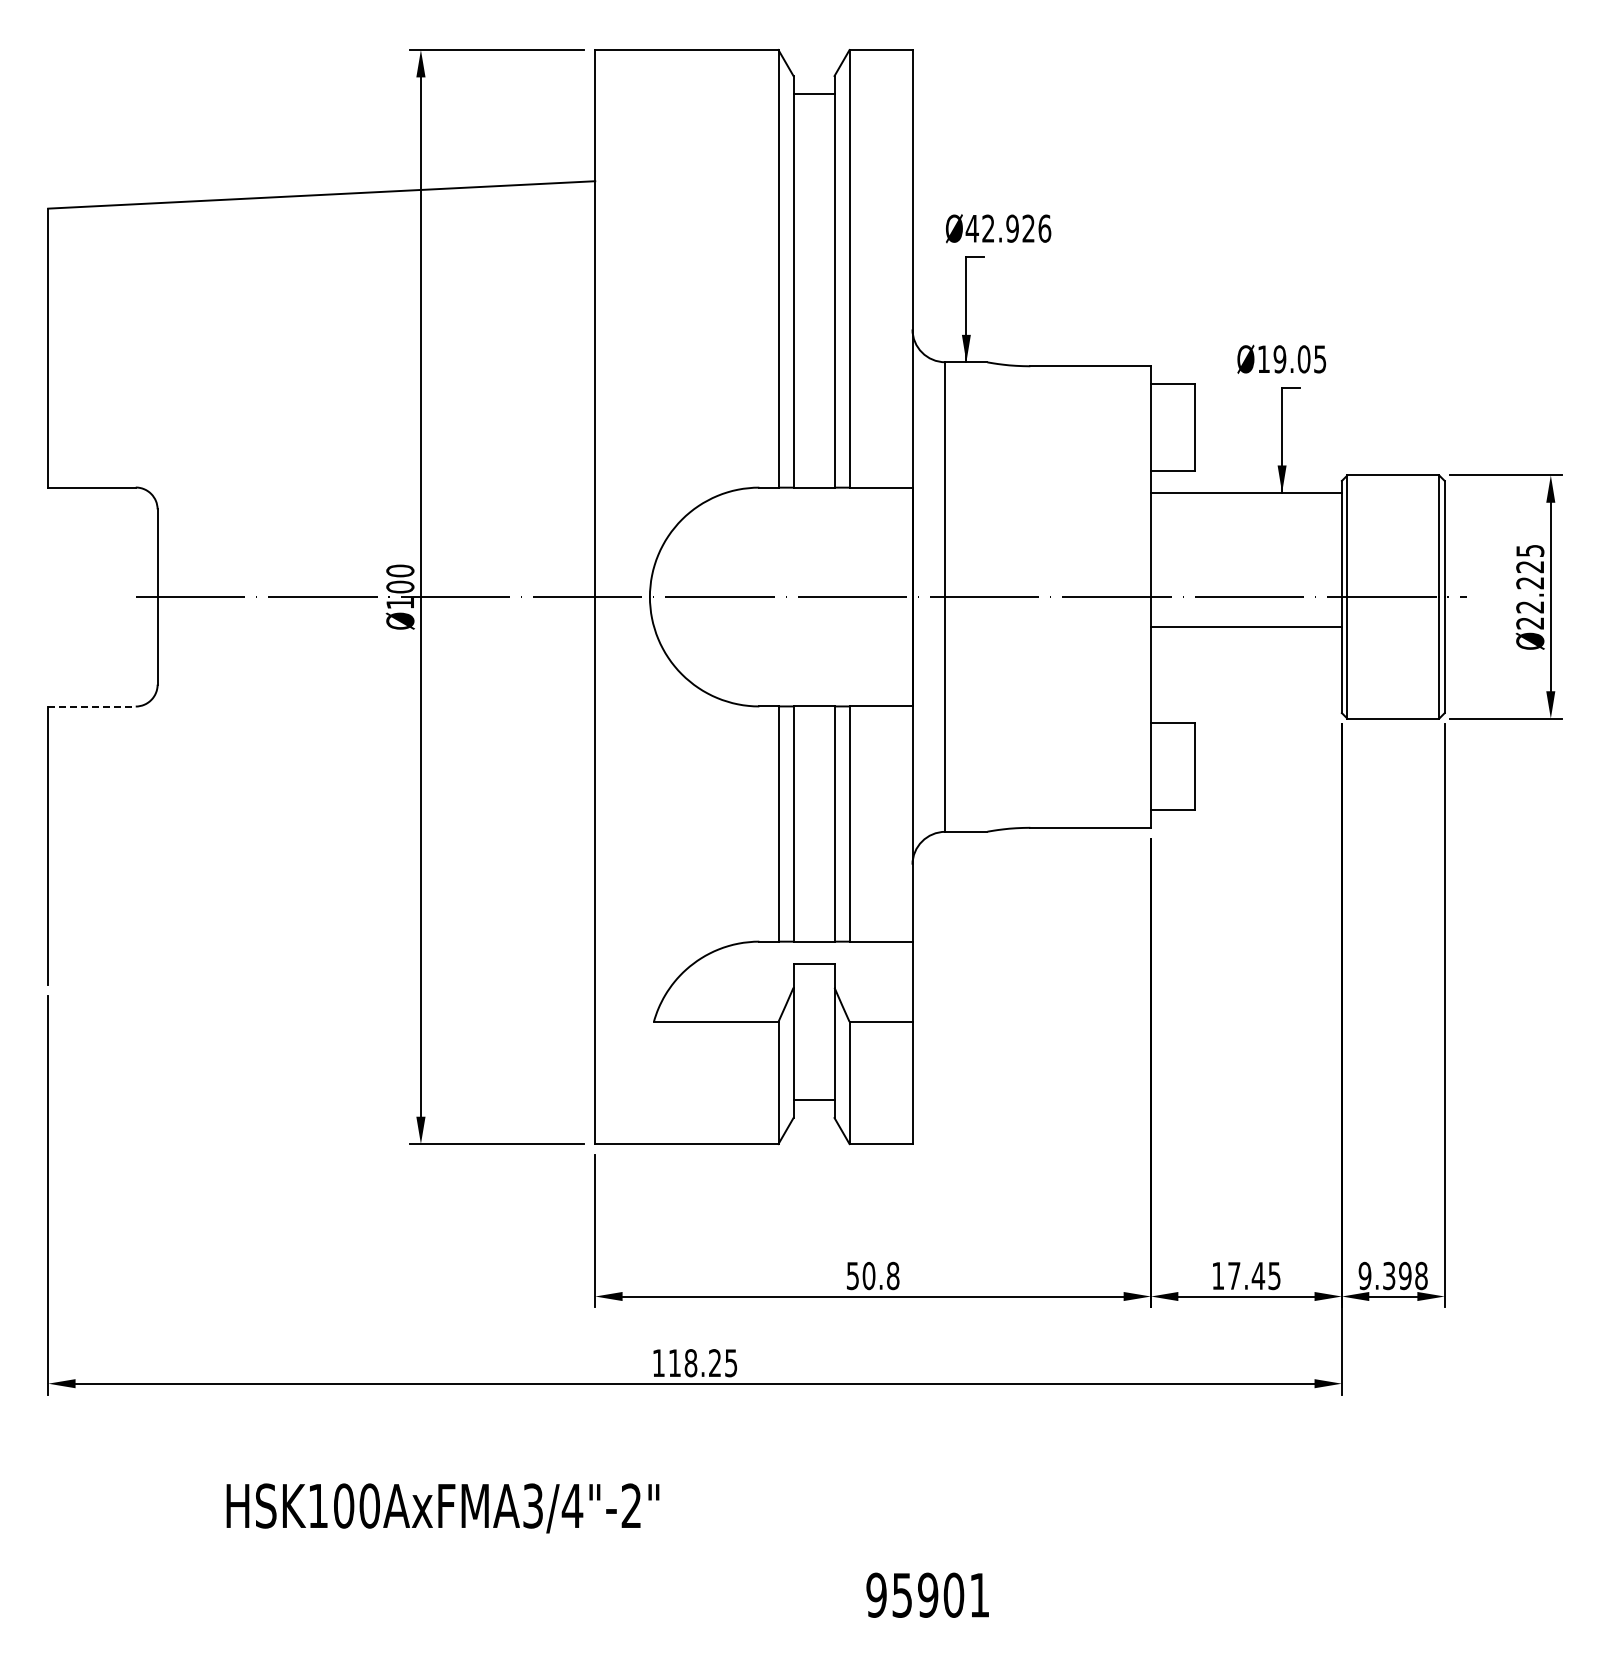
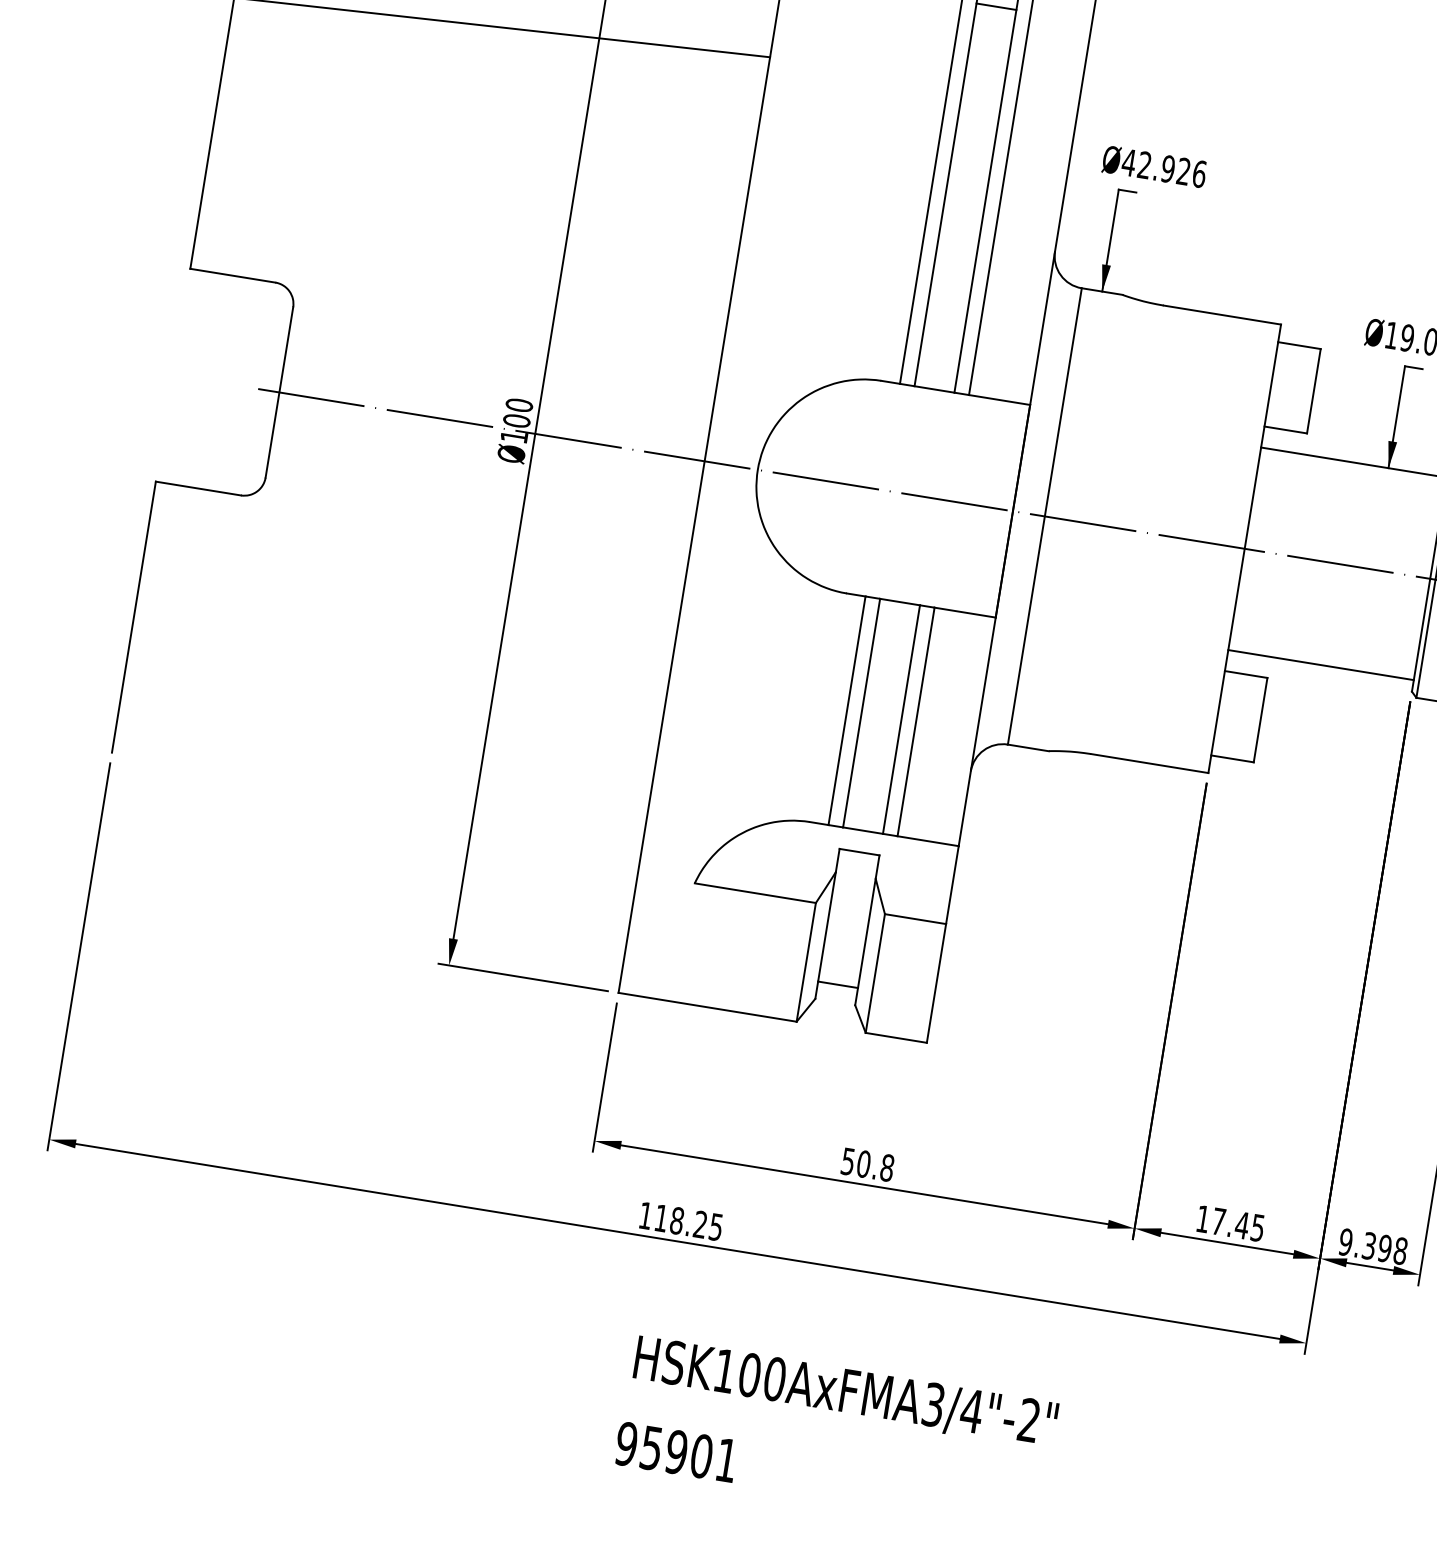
line: (1246, 627) -> (1321, 665), moved
line: (91, 706) -> (197, 488), dashed -> solid
text: (442, 1508) -> (845, 1393), moved
text: (927, 1594) -> (676, 1451), moved

